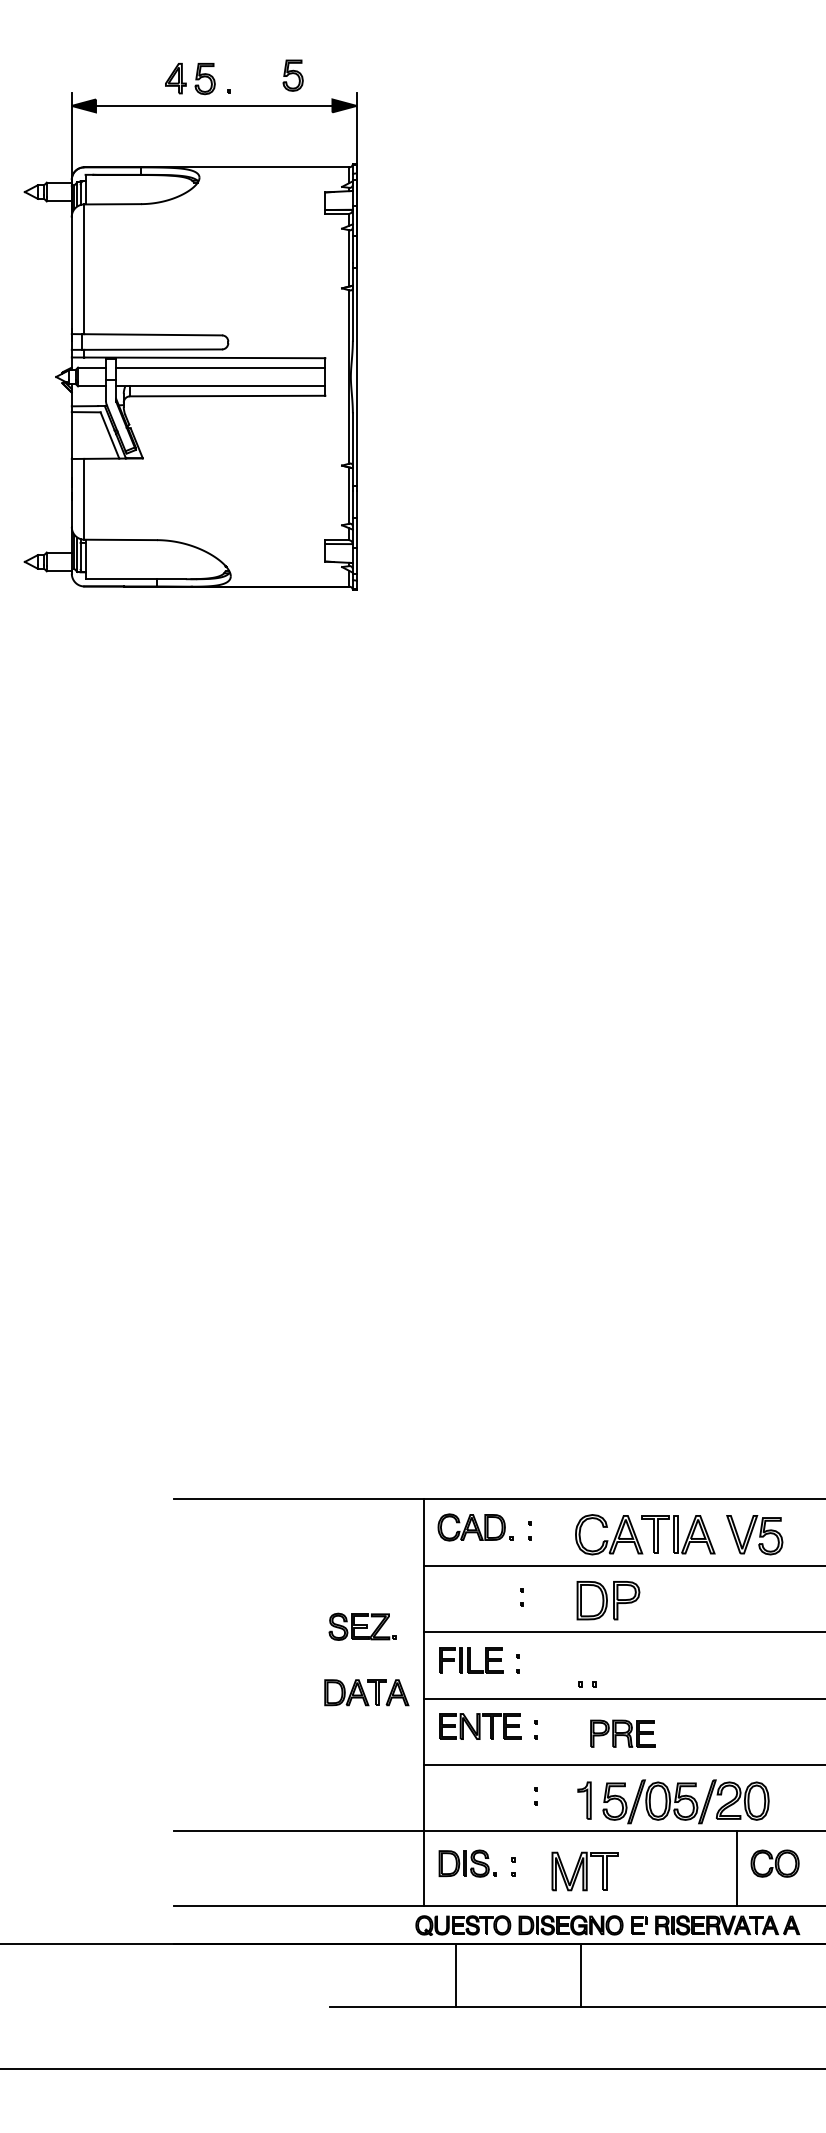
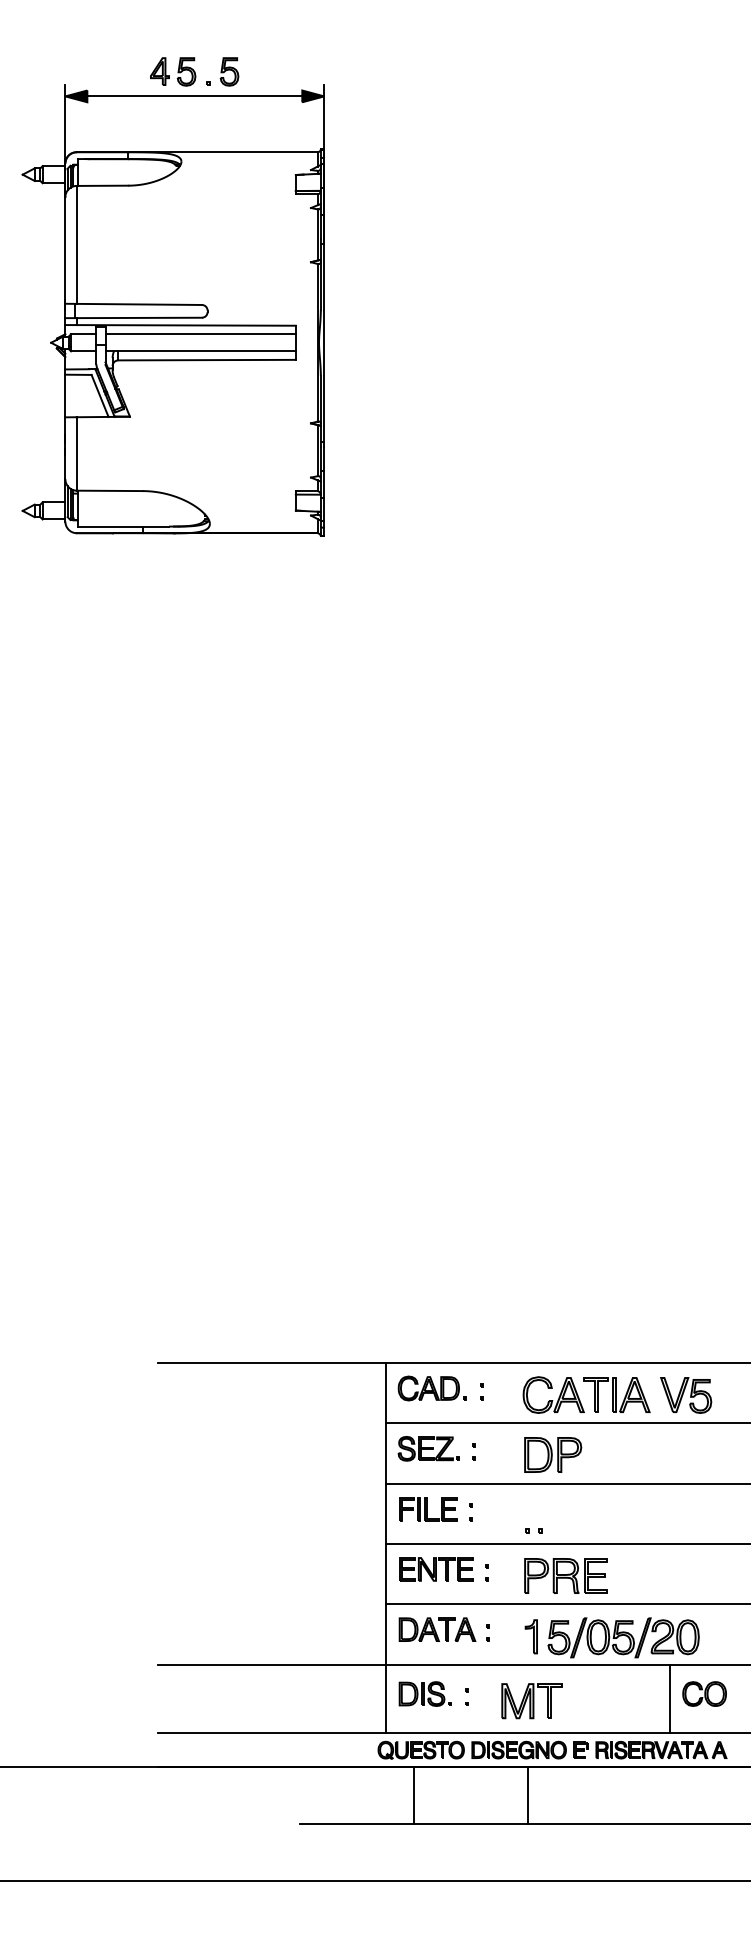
part: (293, 75) -> (229, 71), moved
part: (362, 1626) -> (428, 1448), moved
part: (366, 1692) -> (437, 1629), moved
part: (622, 1733) -> (565, 1575), size x1.43

